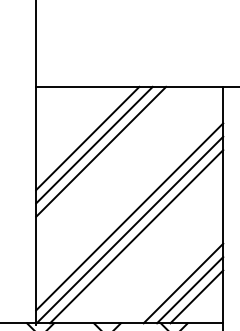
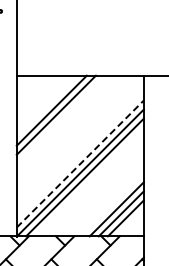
line: (100, 151) -> (60, 119), removed
line: (130, 217) -> (80, 164), solid -> dashed

